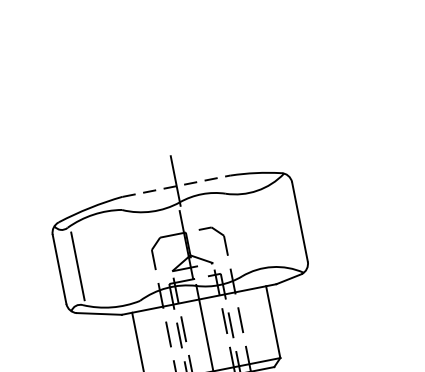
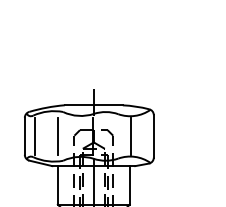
line: (178, 186) -> (94, 105), dashed -> solid
line: (258, 230) -> (131, 136), added
line: (122, 257) -> (58, 136), added

